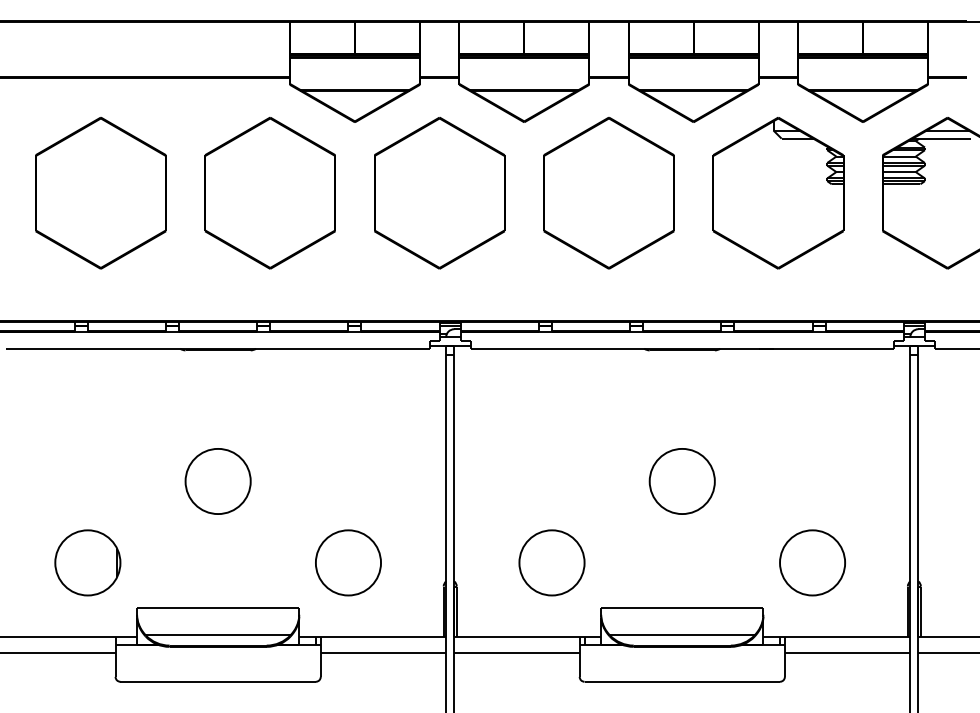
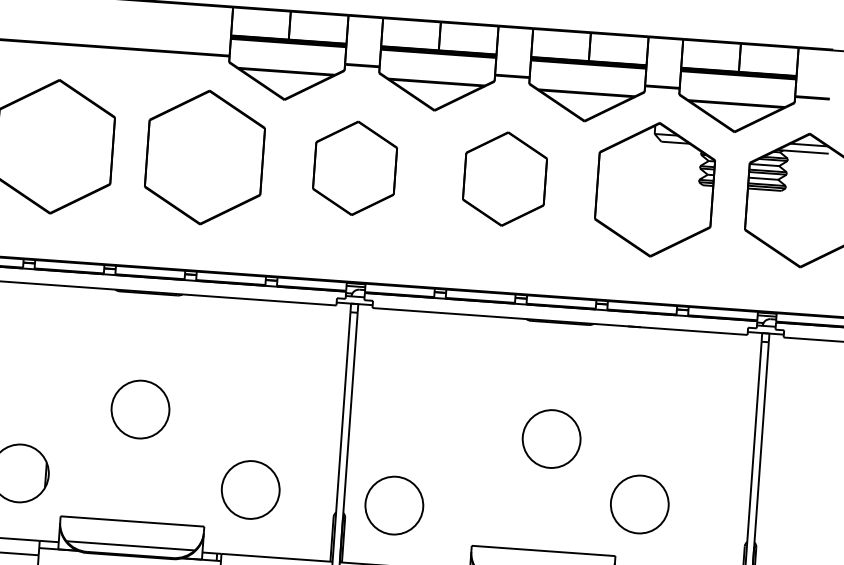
part: (439, 193) -> (354, 168), size x0.7
part: (608, 193) -> (504, 179), size x0.7
part: (551, 562) -> (393, 505), moved
part: (812, 562) -> (639, 504), moved

